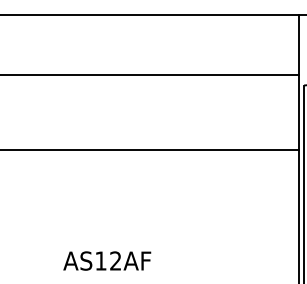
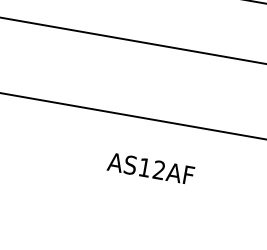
text: (107, 260) -> (151, 168), moved

